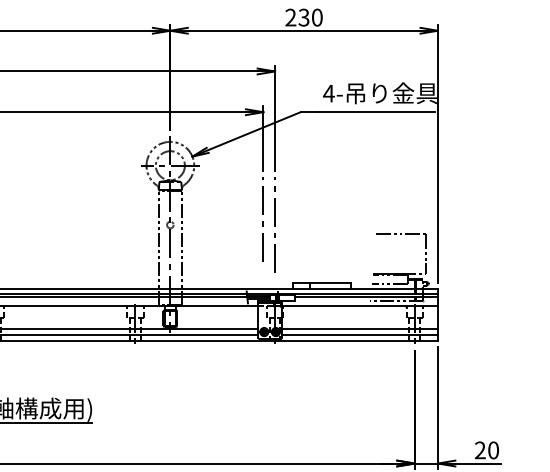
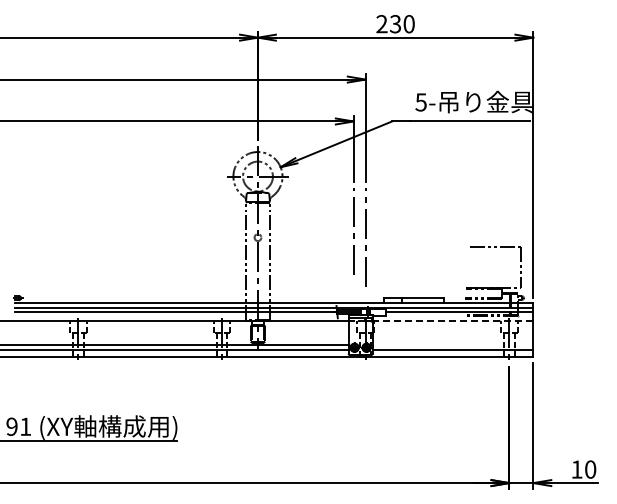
text: (329, 93) -> (421, 102), 4- -> 5-
line: (359, 306) -> (452, 321), solid -> dashed
line: (359, 329) -> (452, 345), removed
text: (479, 450) -> (576, 469), 20 -> 10

